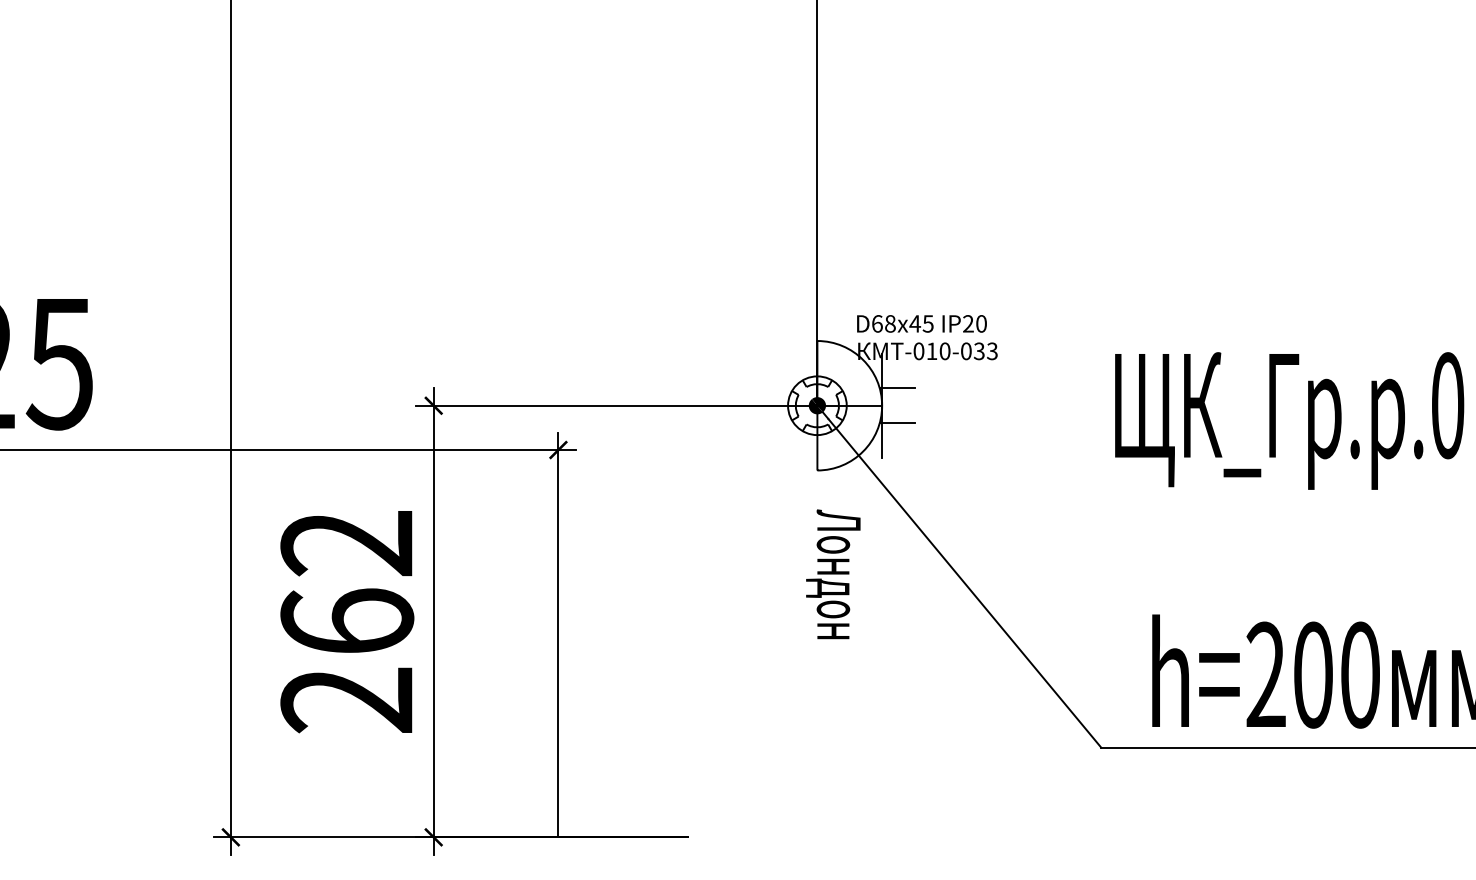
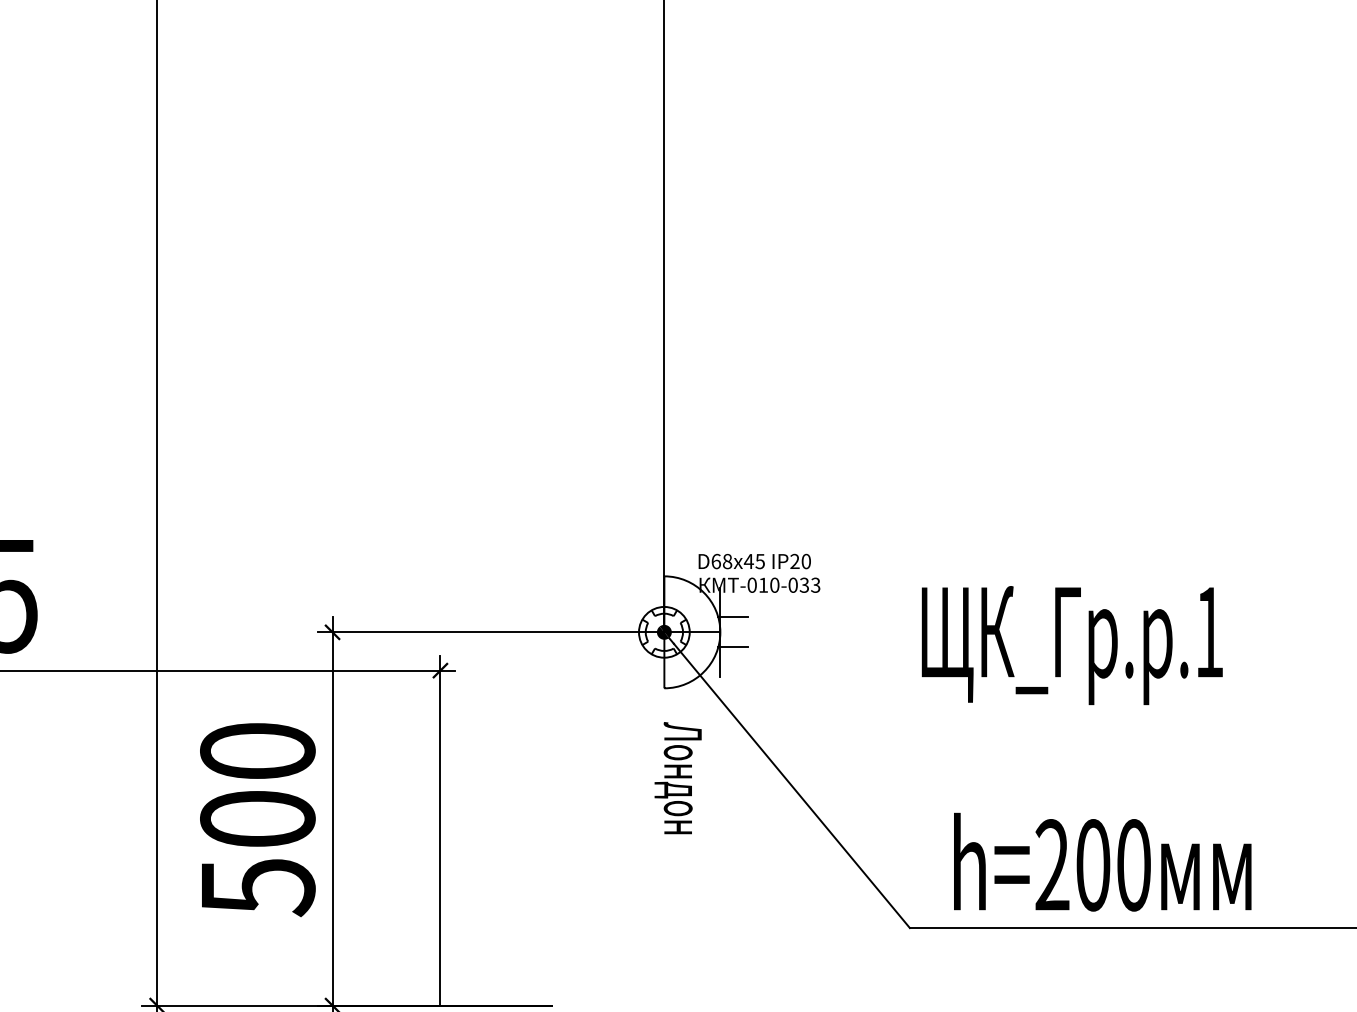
text: (1447, 405) -> (1209, 632), .0 -> .1
text: (346, 623) -> (257, 820), 262 -> 500

